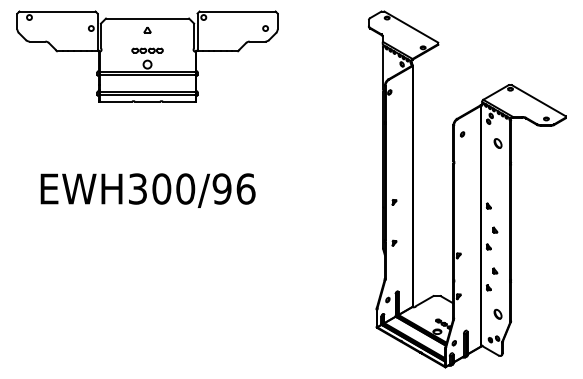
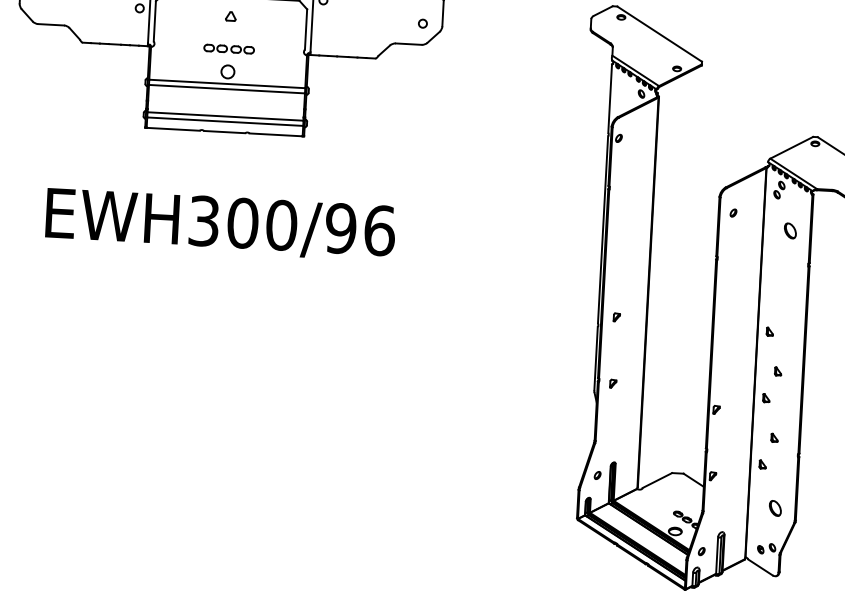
text: (147, 190) -> (219, 224), moved

